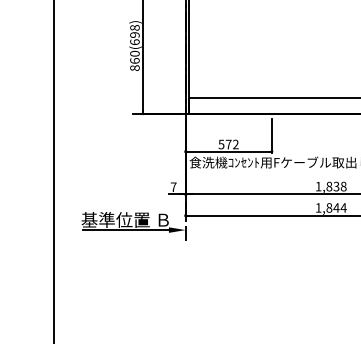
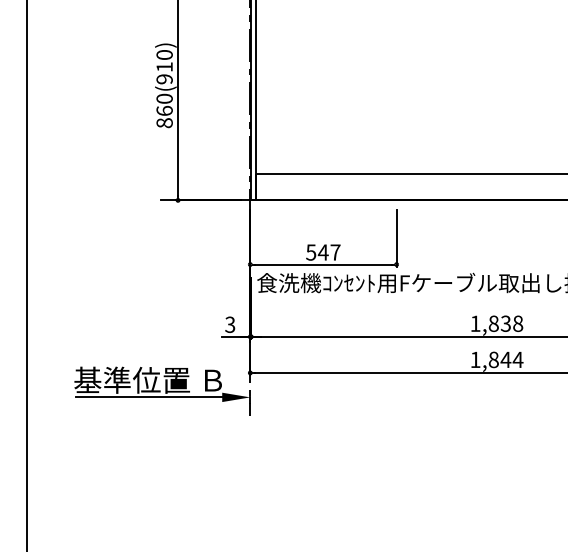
text: (134, 34) -> (163, 66), 860(698) -> 860(910)
text: (231, 144) -> (328, 252), 572 -> 547
text: (173, 187) -> (229, 325), 7 -> 3

